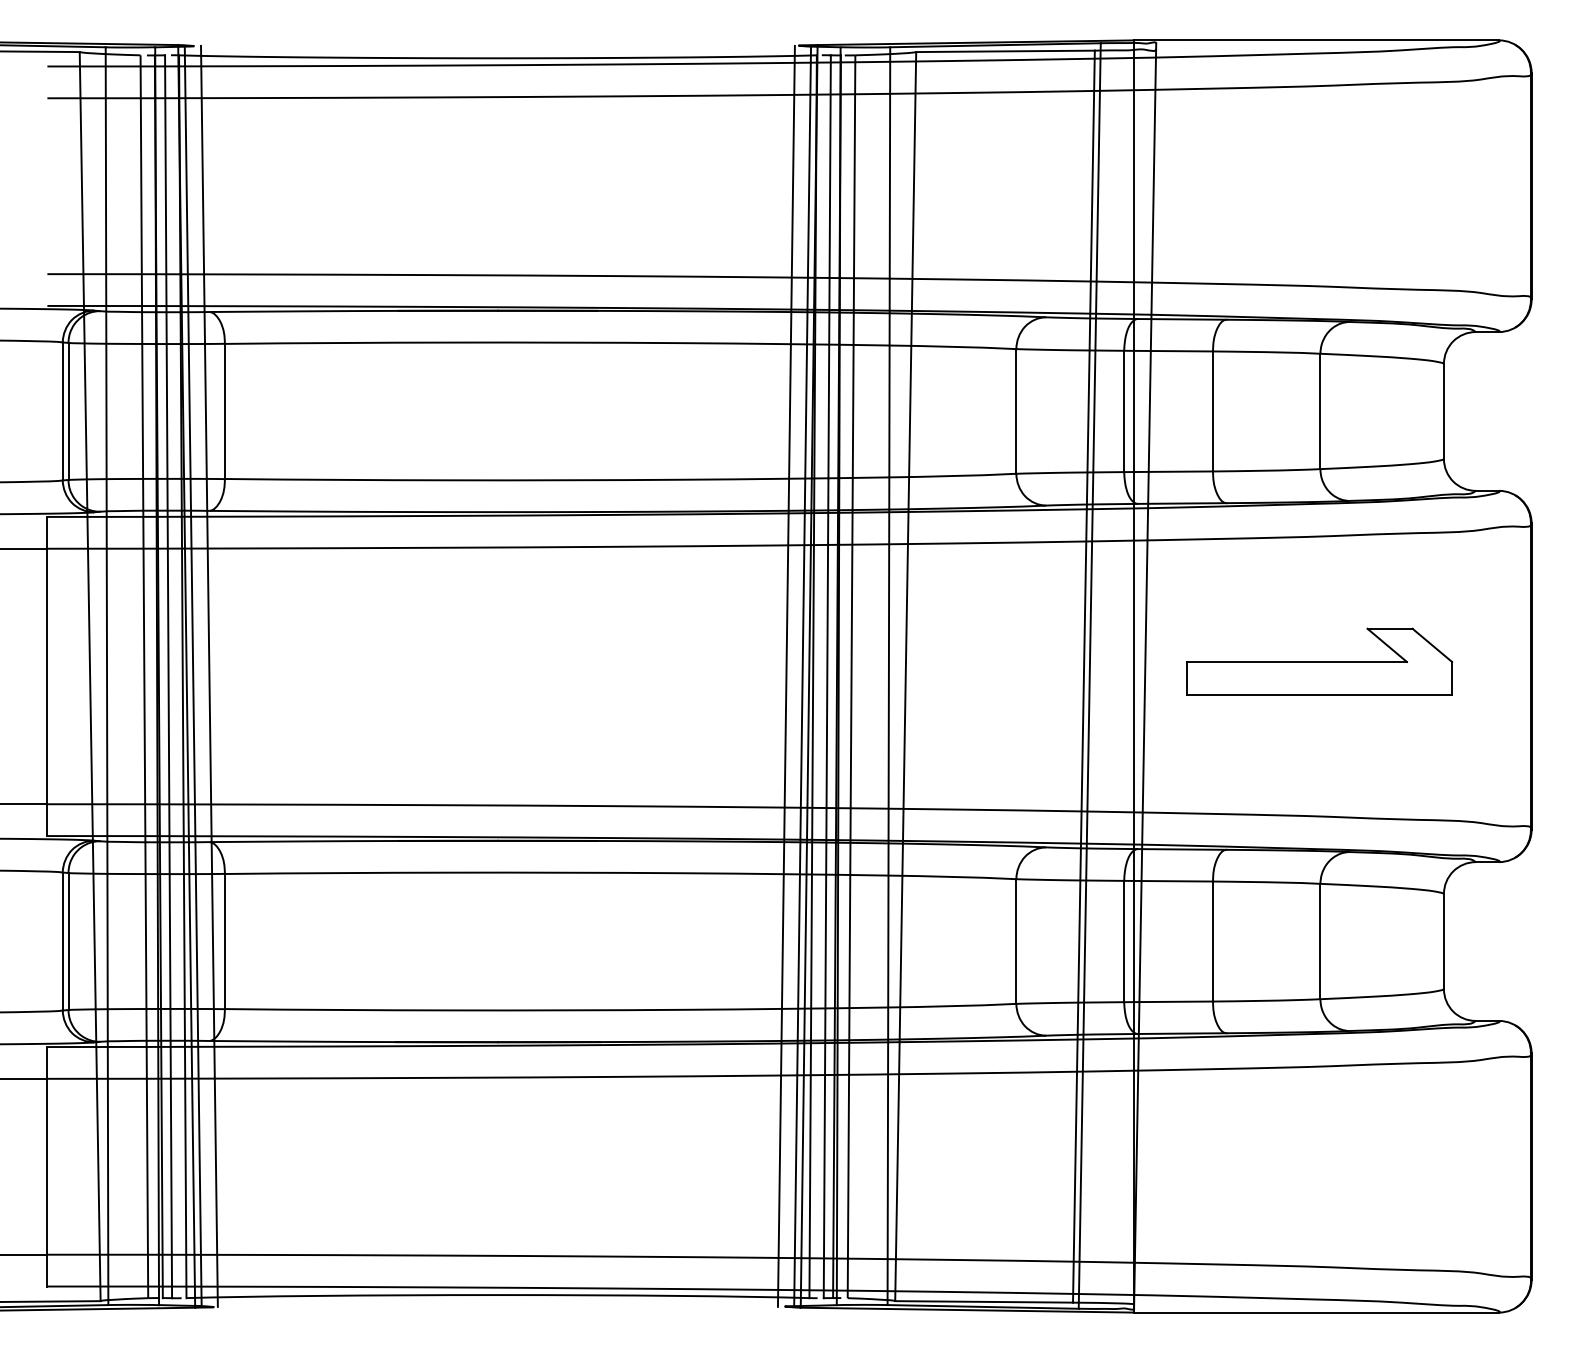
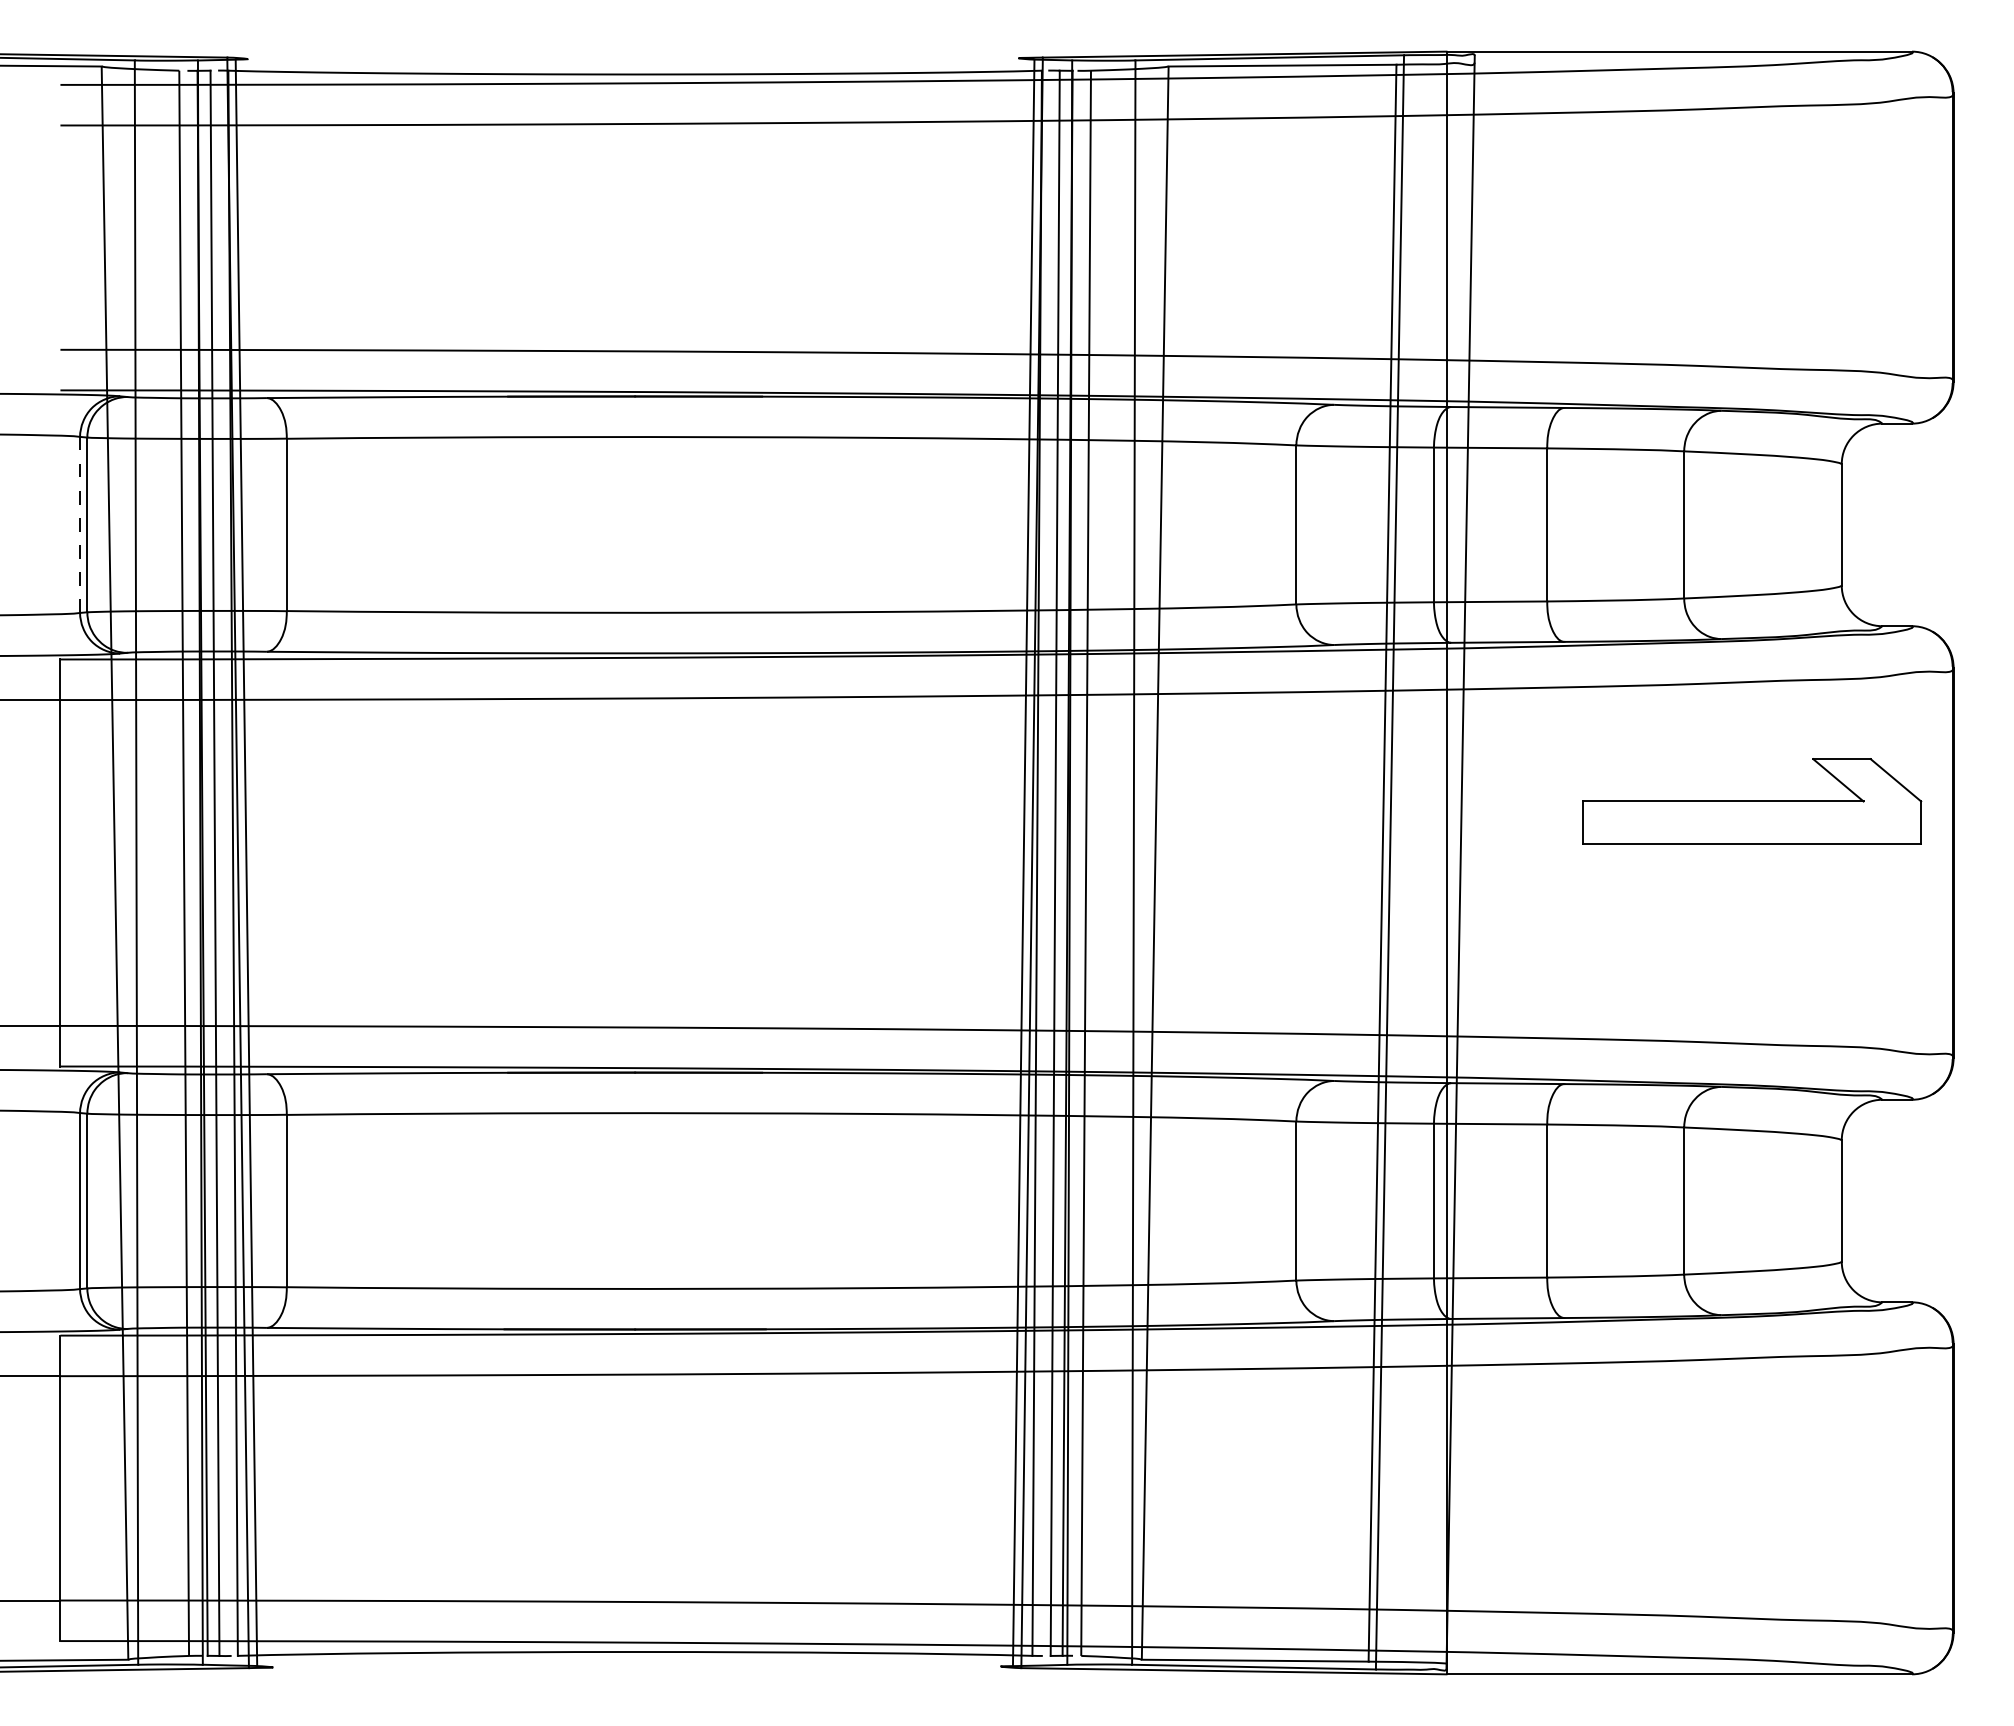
line: (63, 411) -> (80, 525), solid -> dashed
part: (1319, 661) -> (1752, 801), moved
line: (208, 676) -> (266, 862), removed
line: (785, 676) -> (1002, 862), removed

